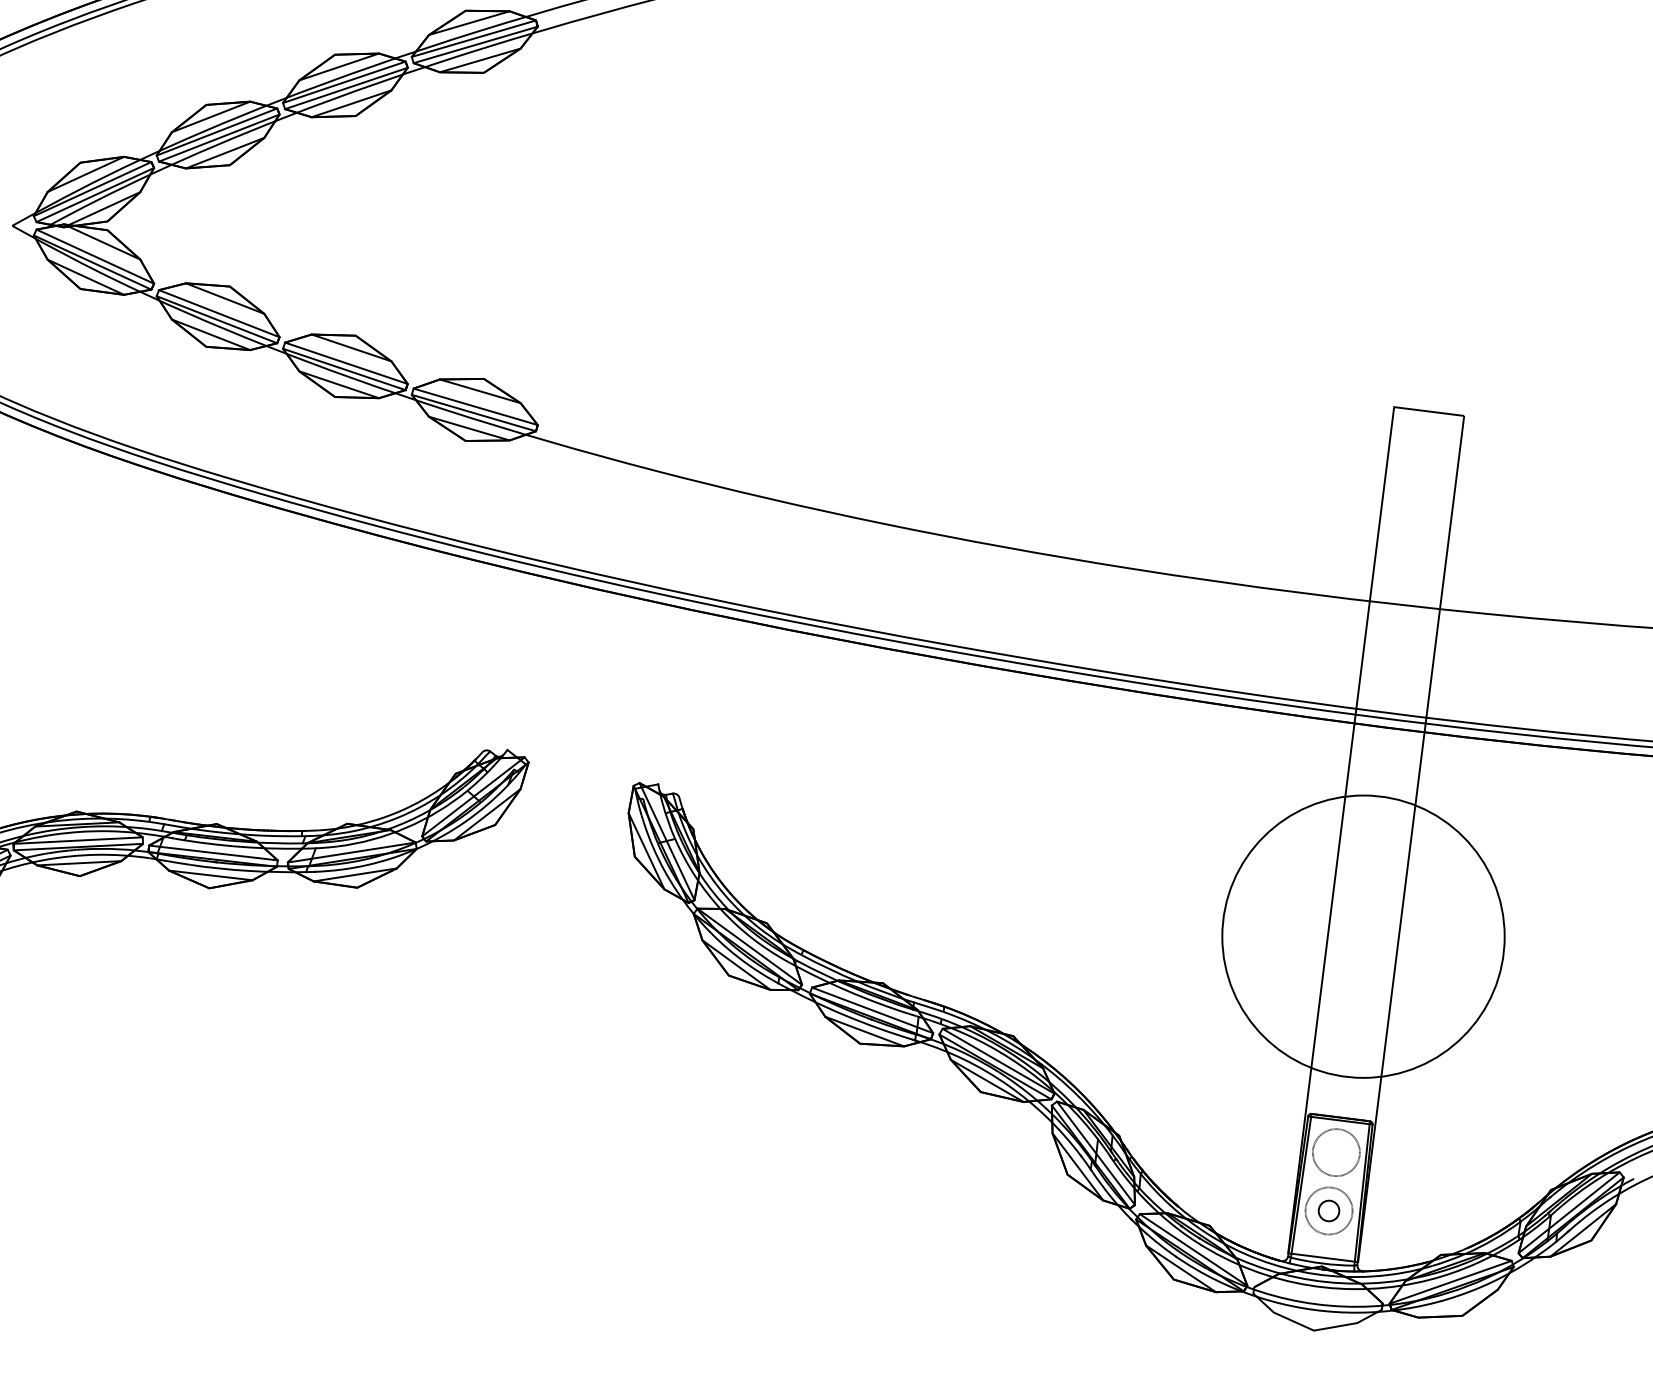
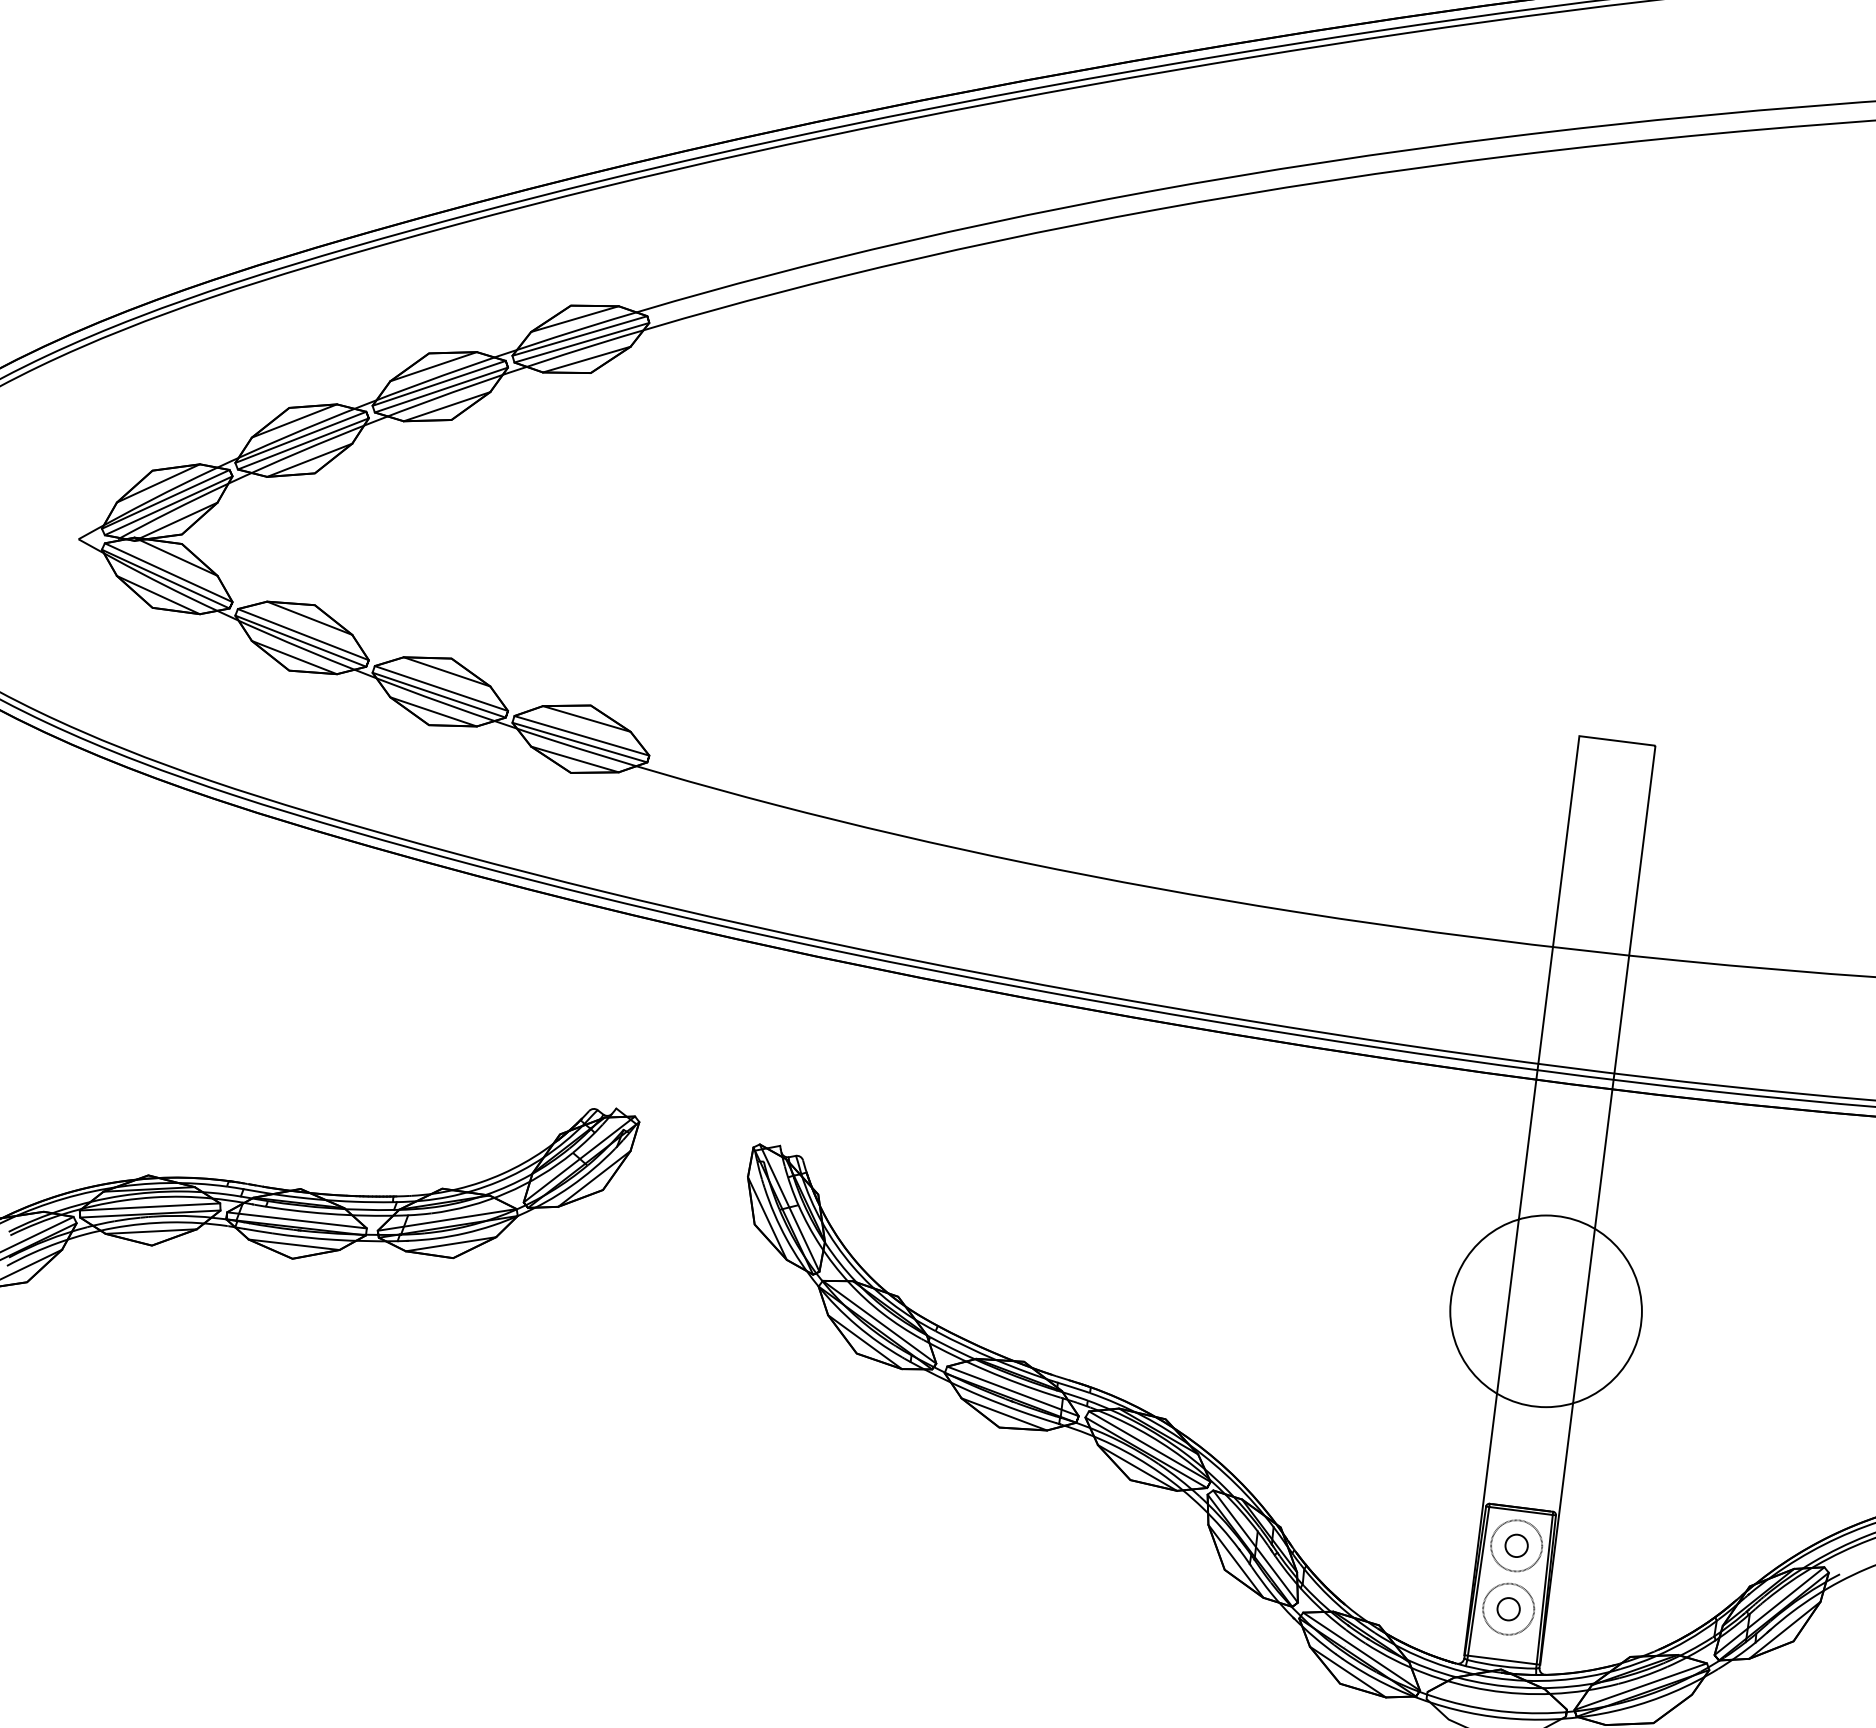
circle: (1362, 936) -> (1545, 1311), size x0.62
circle: (1336, 1152) -> (1516, 1545), added

